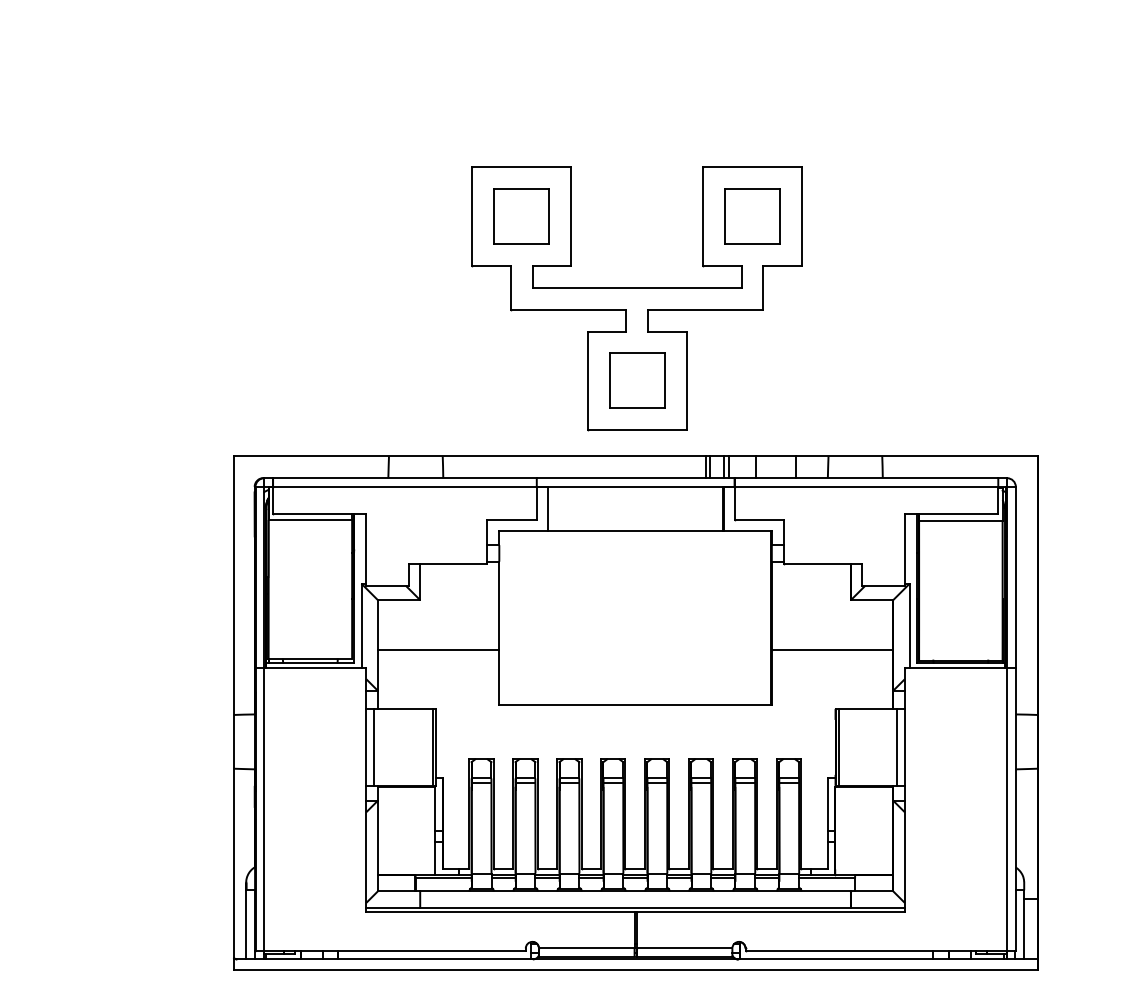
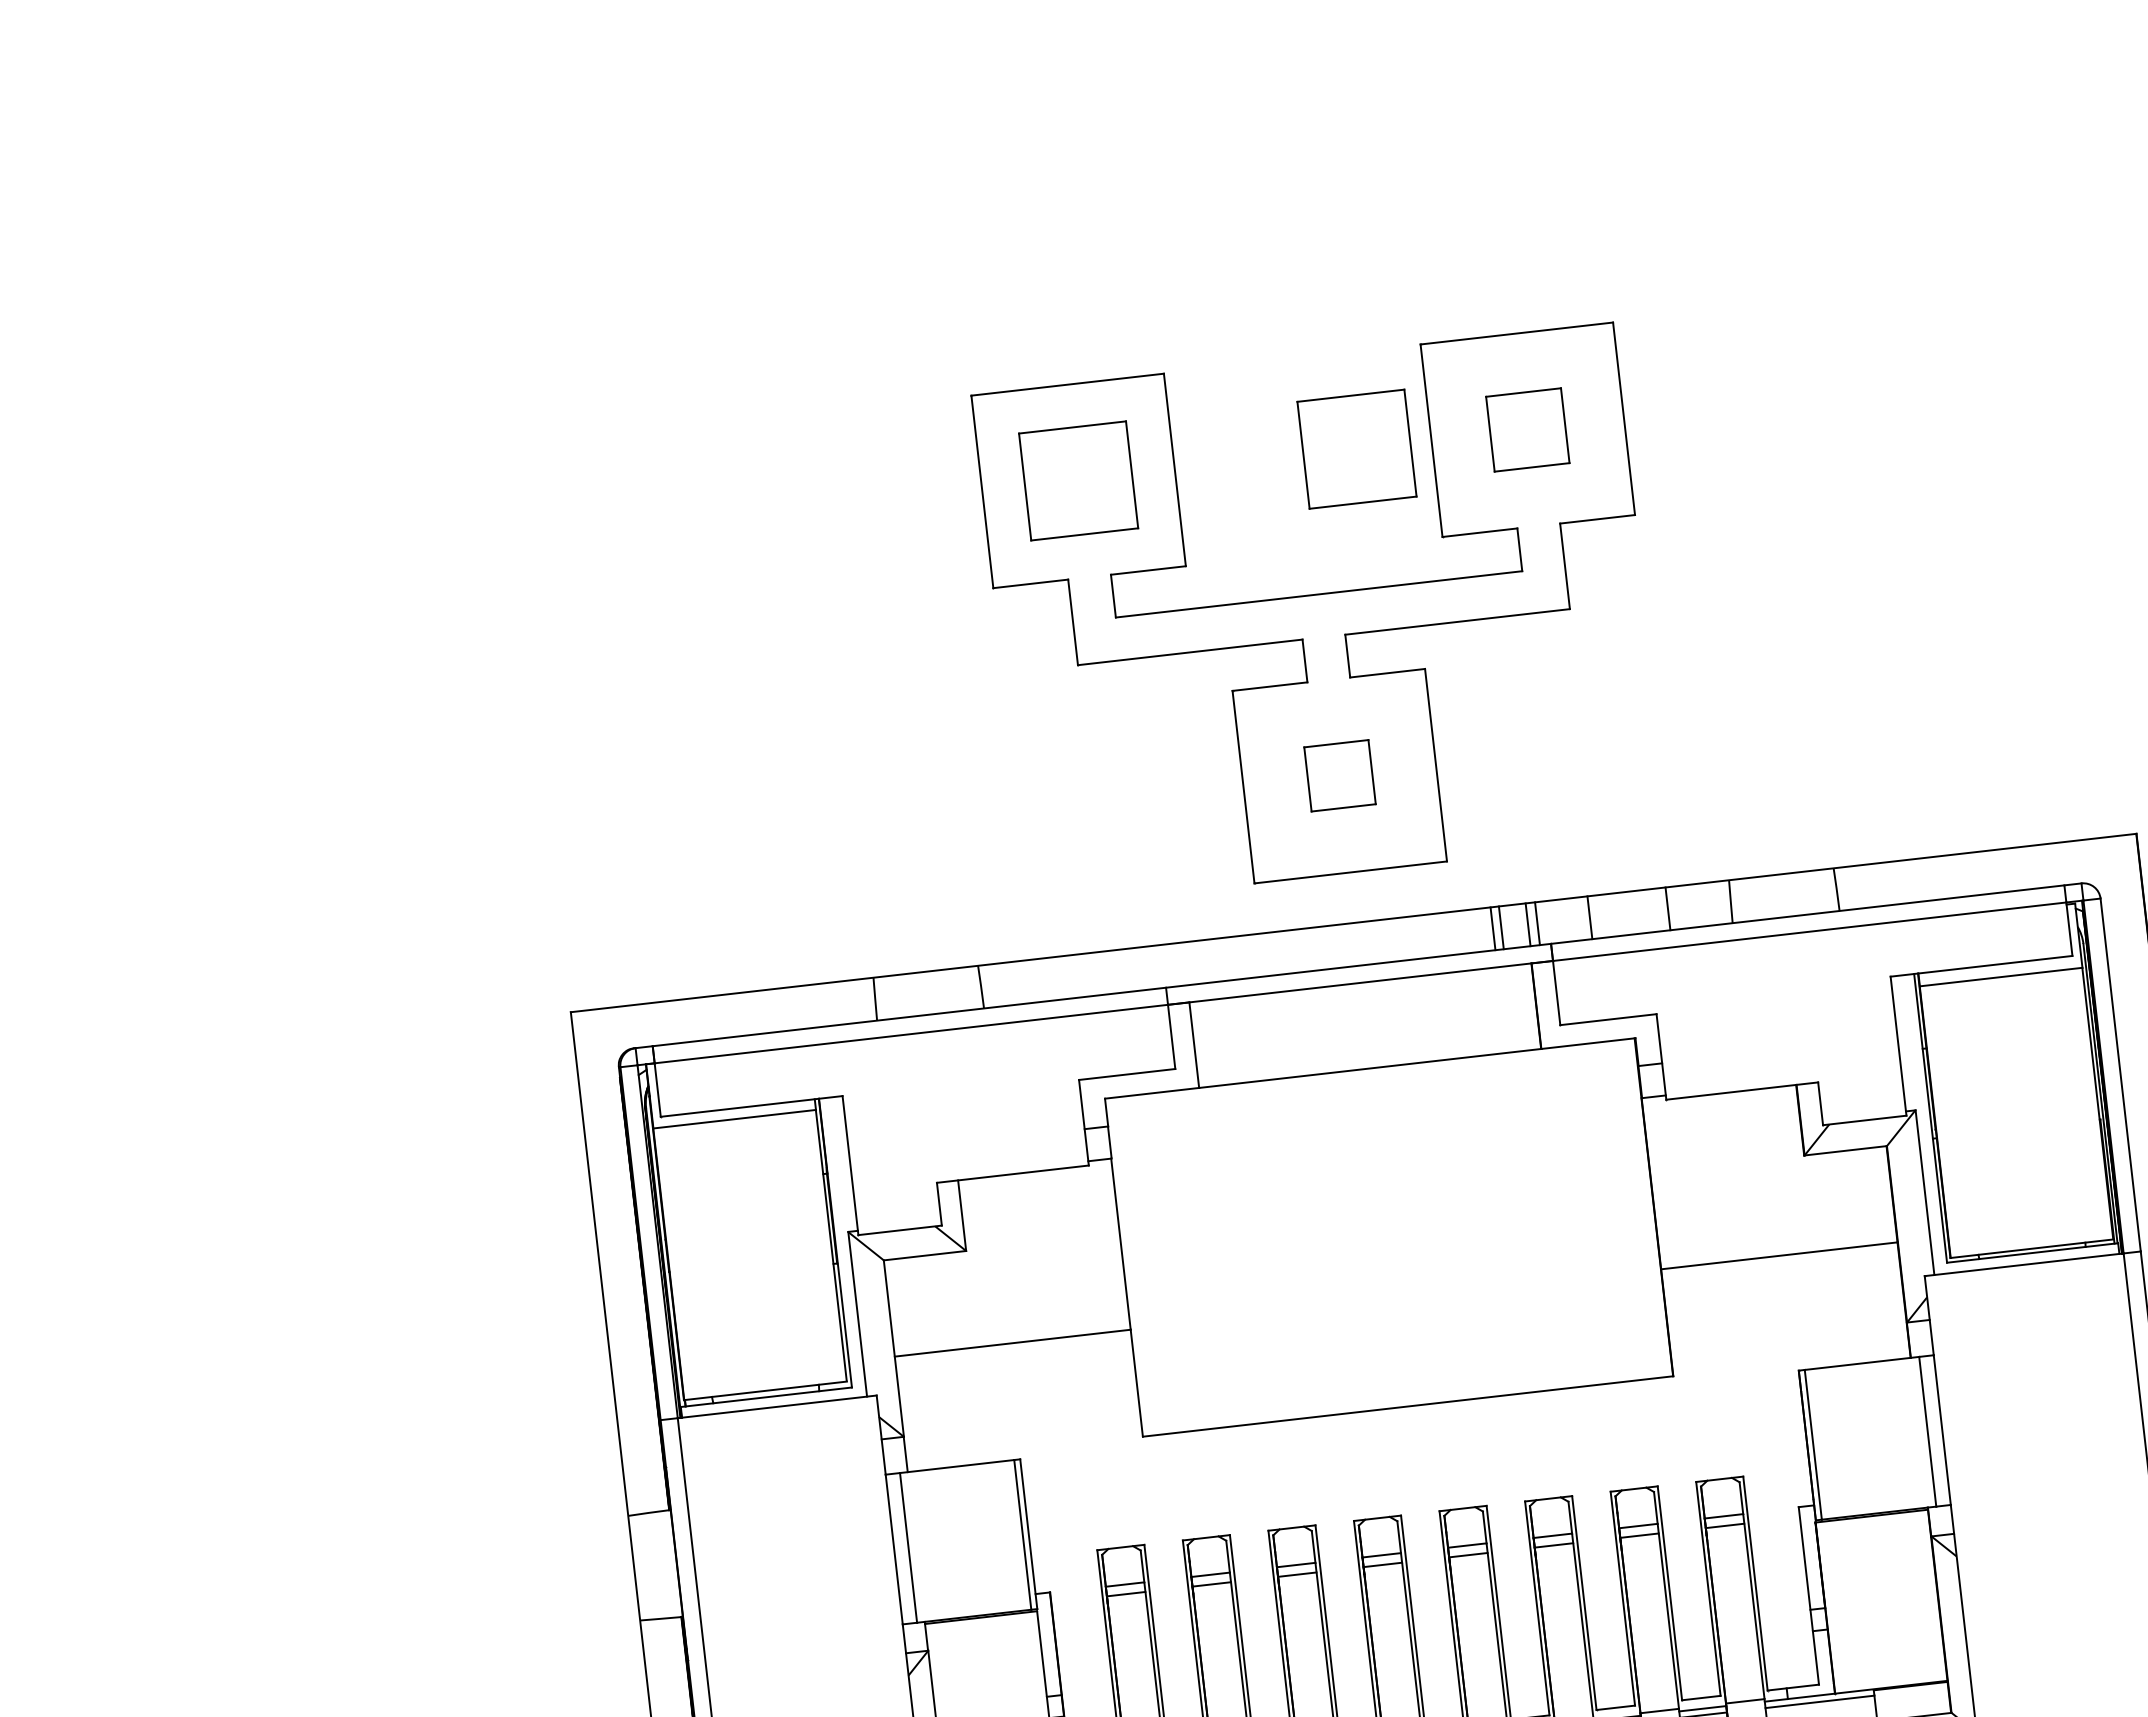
part: (664, 216) -> (1356, 449), added
part: (752, 216) -> (1527, 430), size x0.7
part: (637, 380) -> (1340, 775), size x0.6

